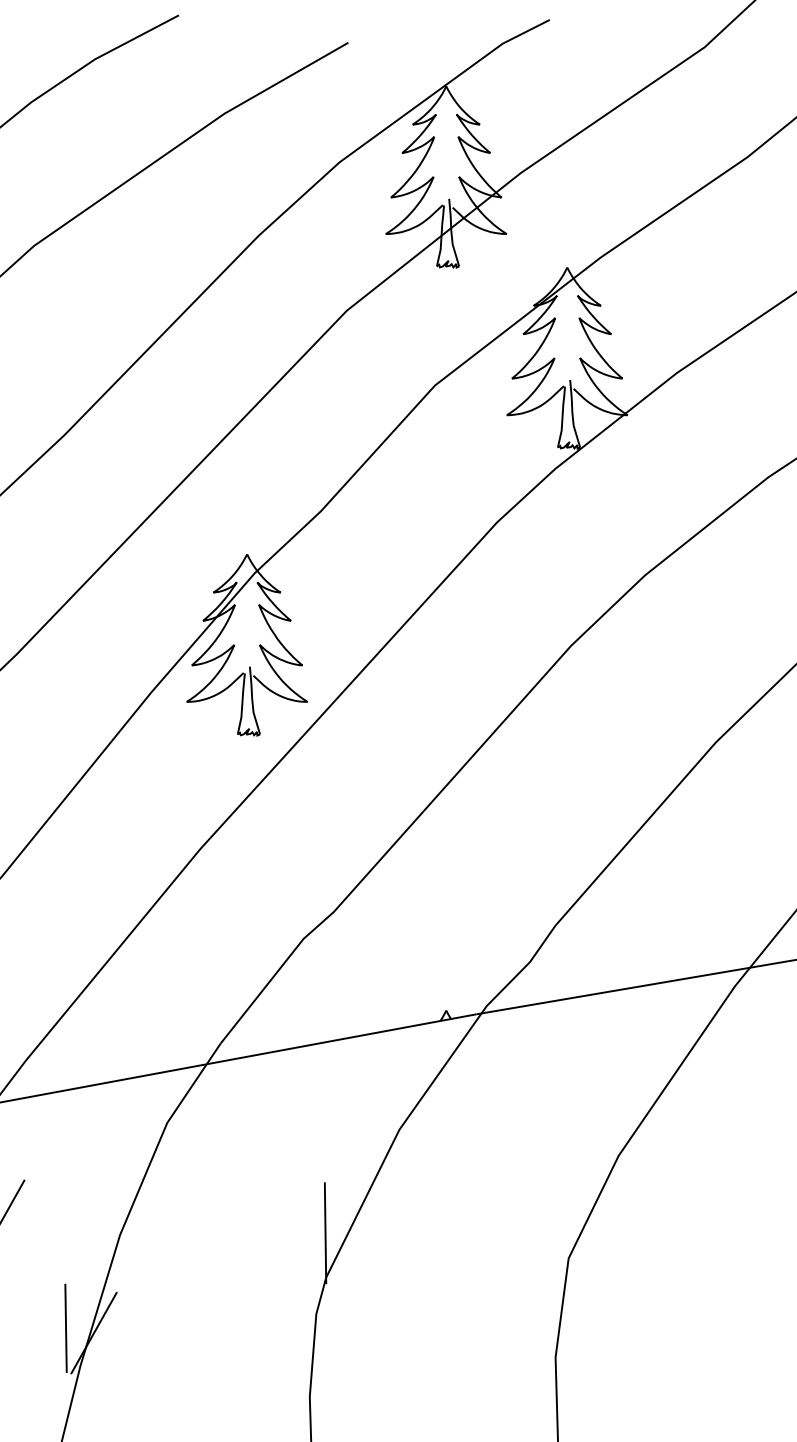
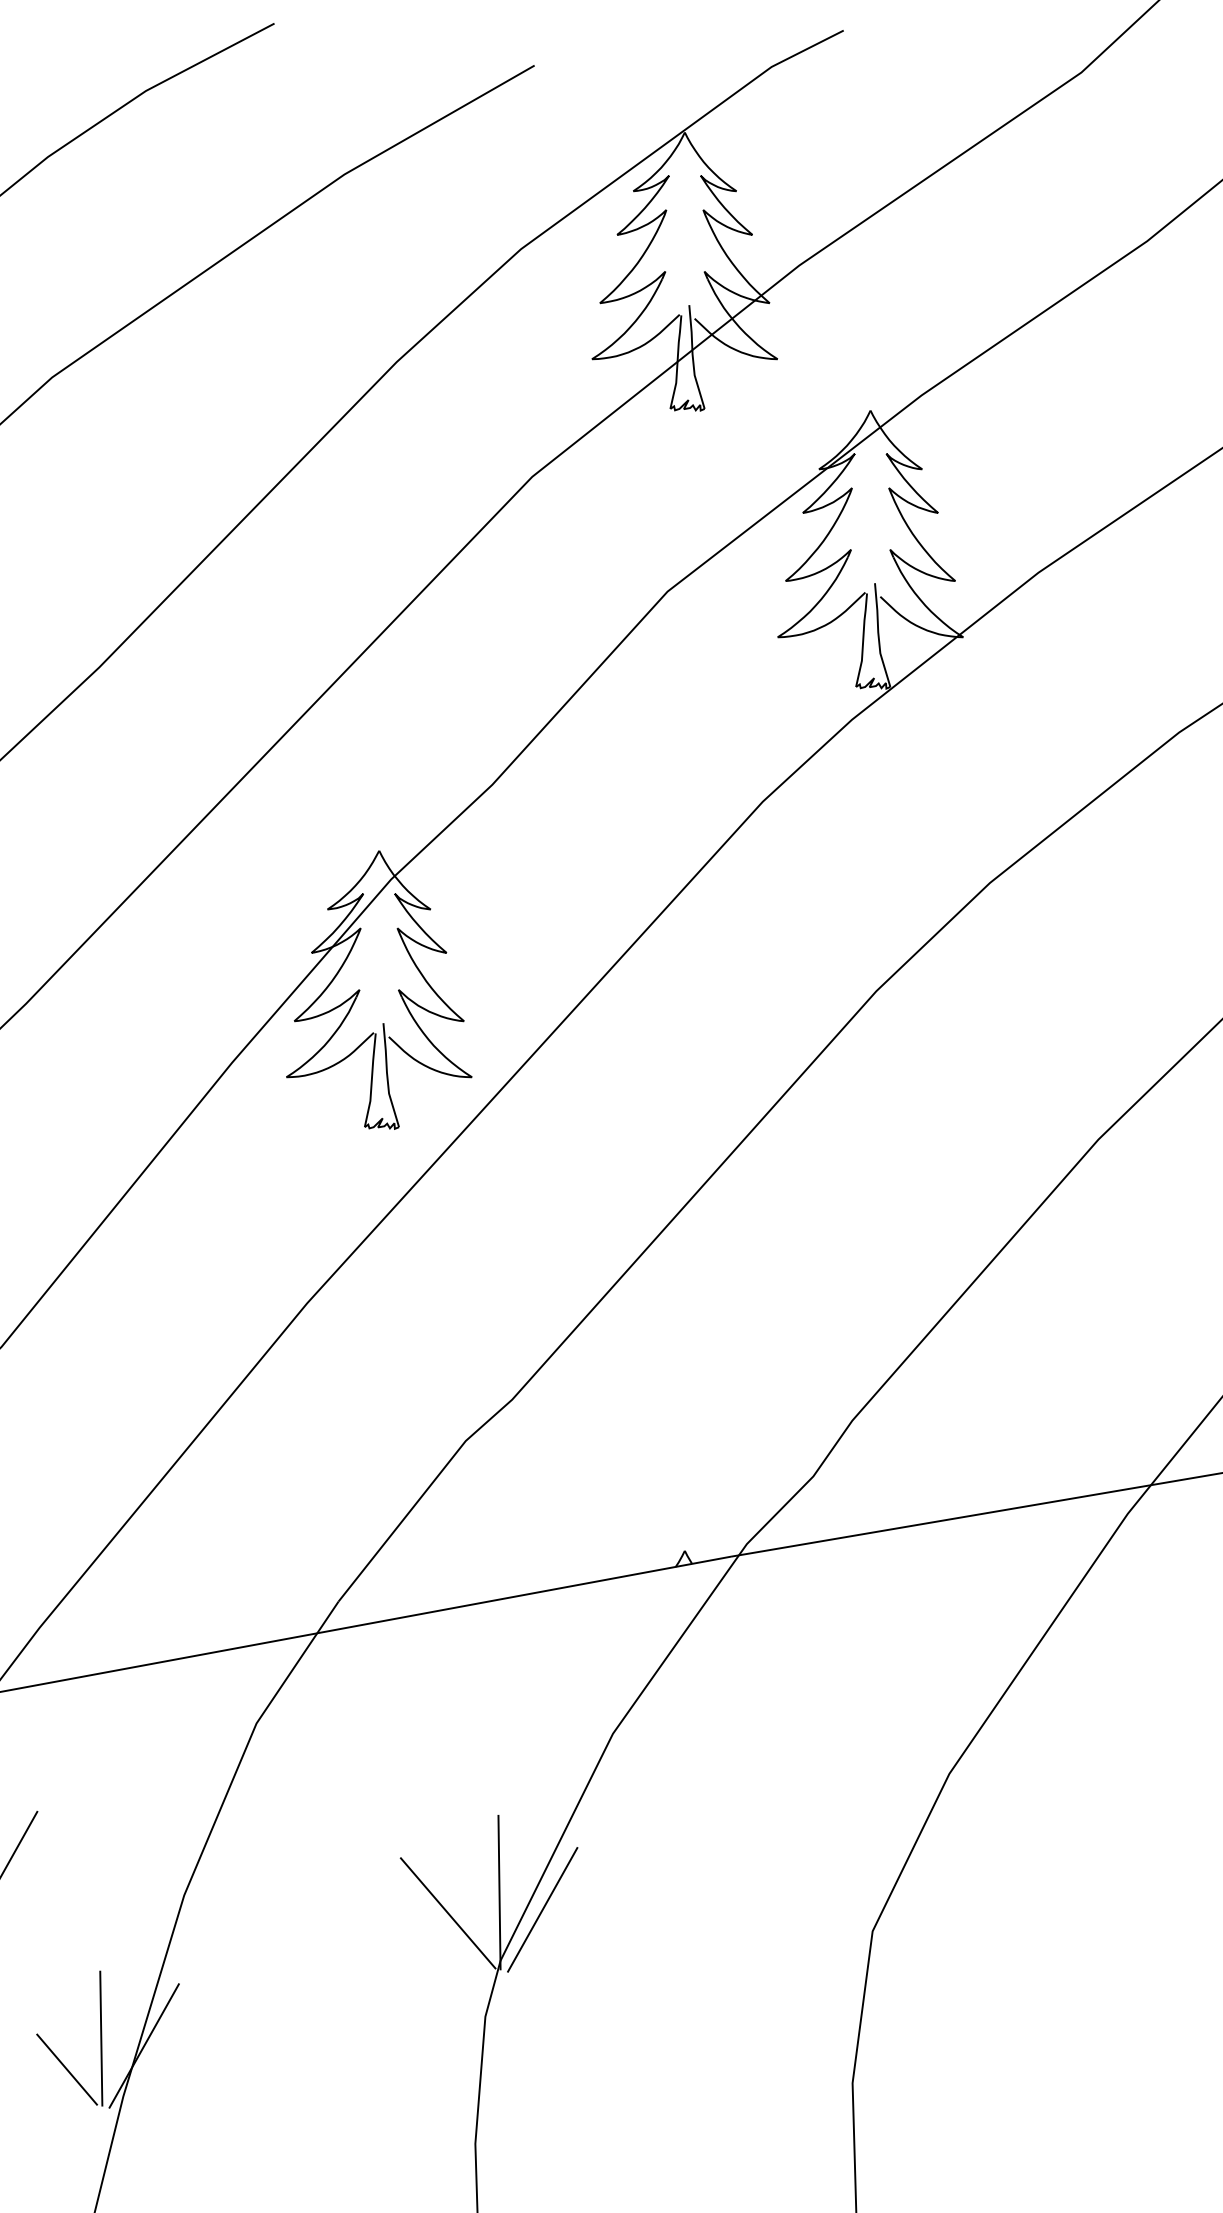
line: (353, 1244) -> (542, 1909), added
line: (291, 1246) -> (447, 1912), added
line: (43, 1348) -> (66, 2069), added

